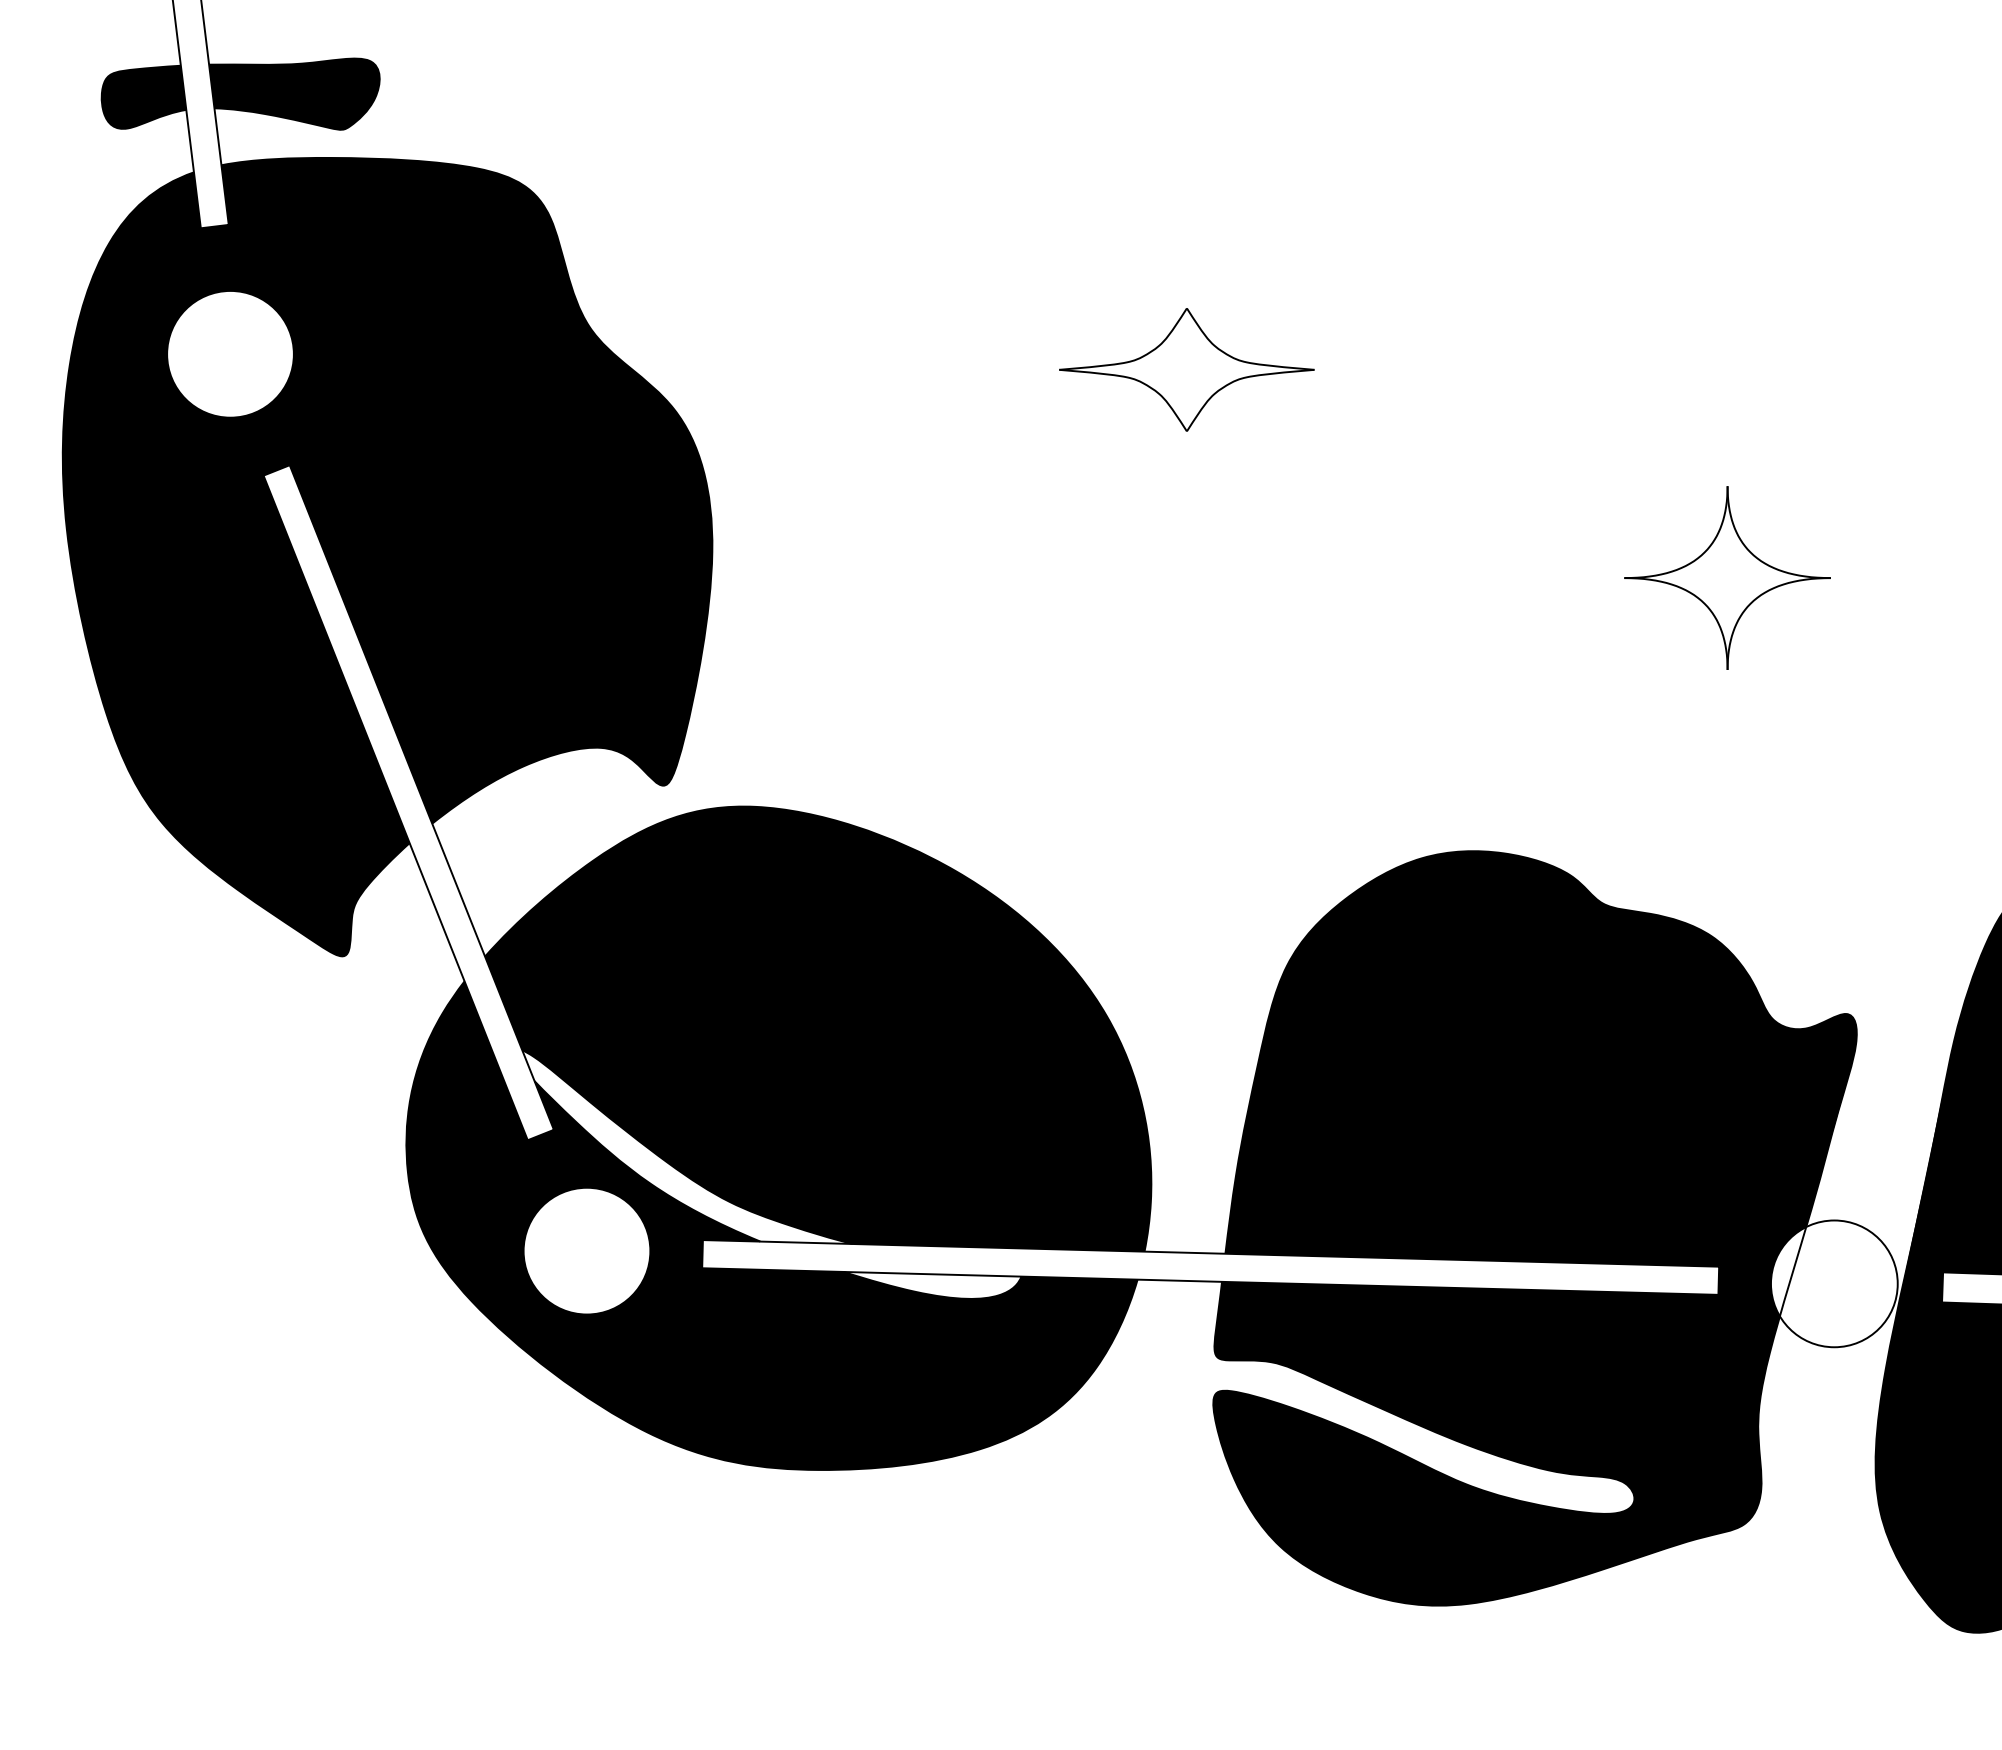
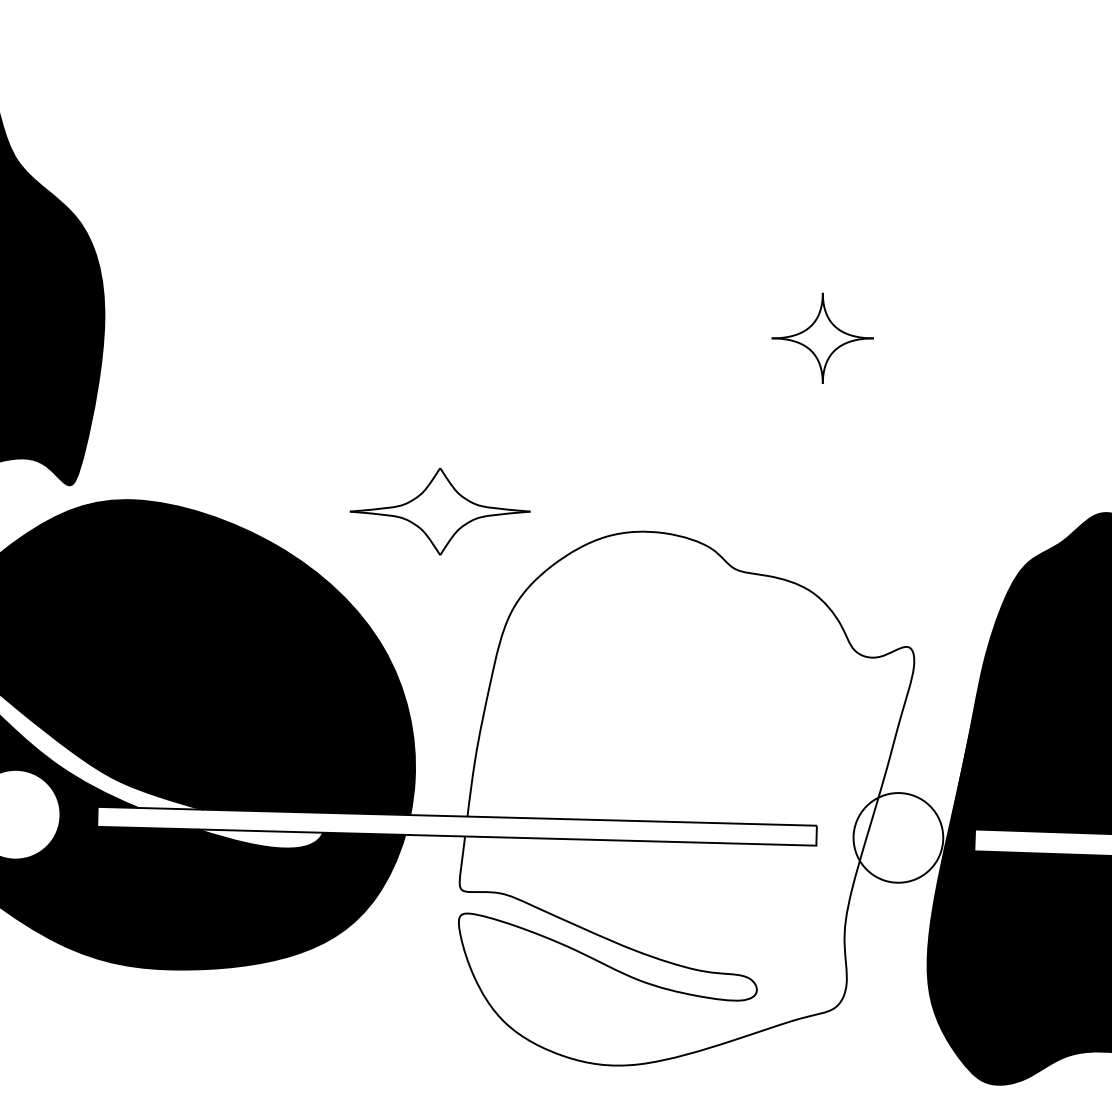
part: (1186, 369) -> (439, 511), moved
part: (1727, 577) -> (822, 337), size x0.7
fill: (1534, 1228) -> (686, 798), removed

